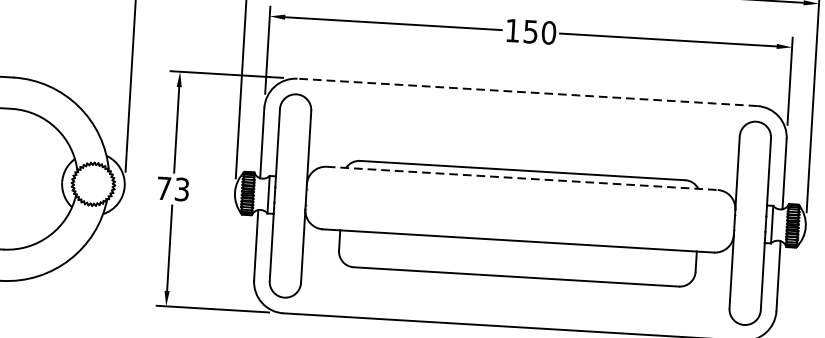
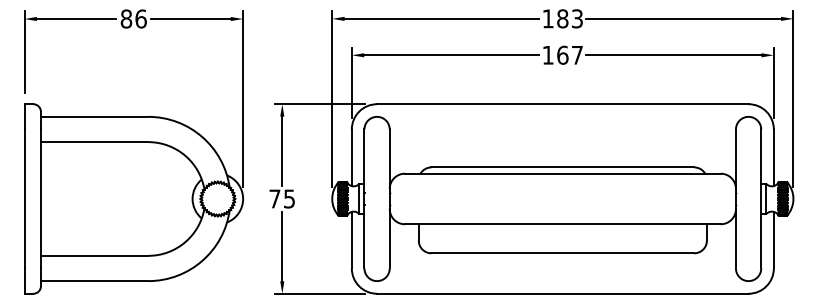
text: (540, 31) -> (570, 54), 150 -> 167
line: (526, 92) -> (562, 104), dashed -> solid
line: (521, 178) -> (562, 173), dashed -> solid
text: (182, 188) -> (289, 198), 73 -> 75

